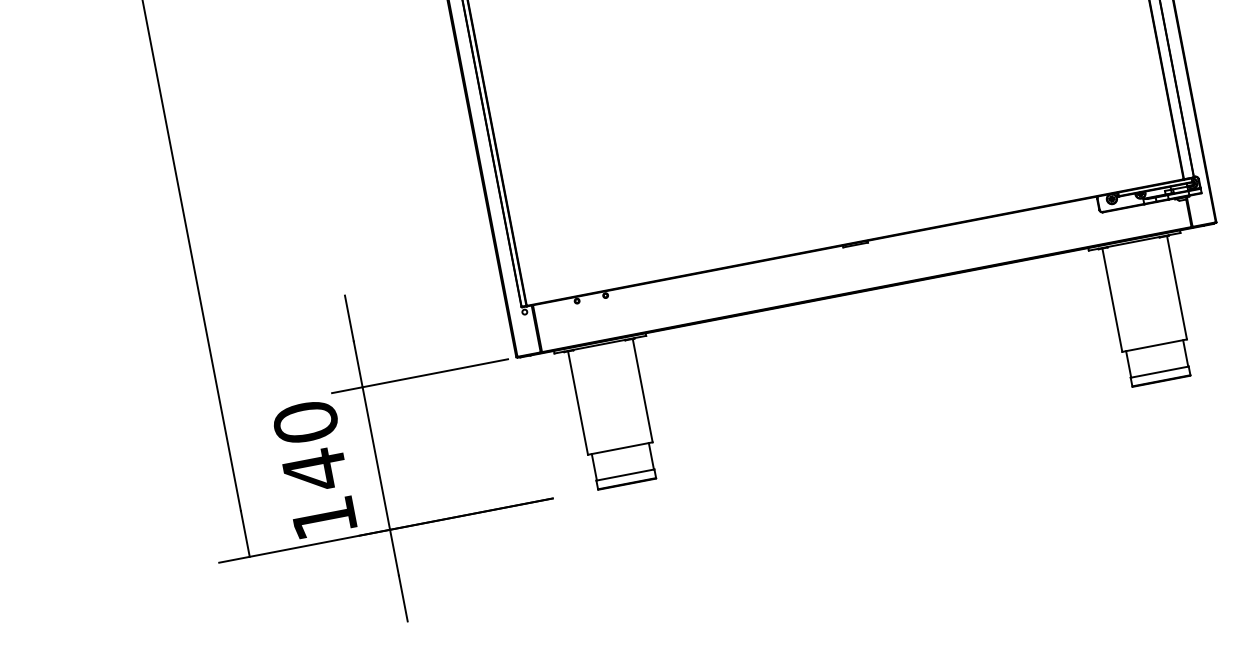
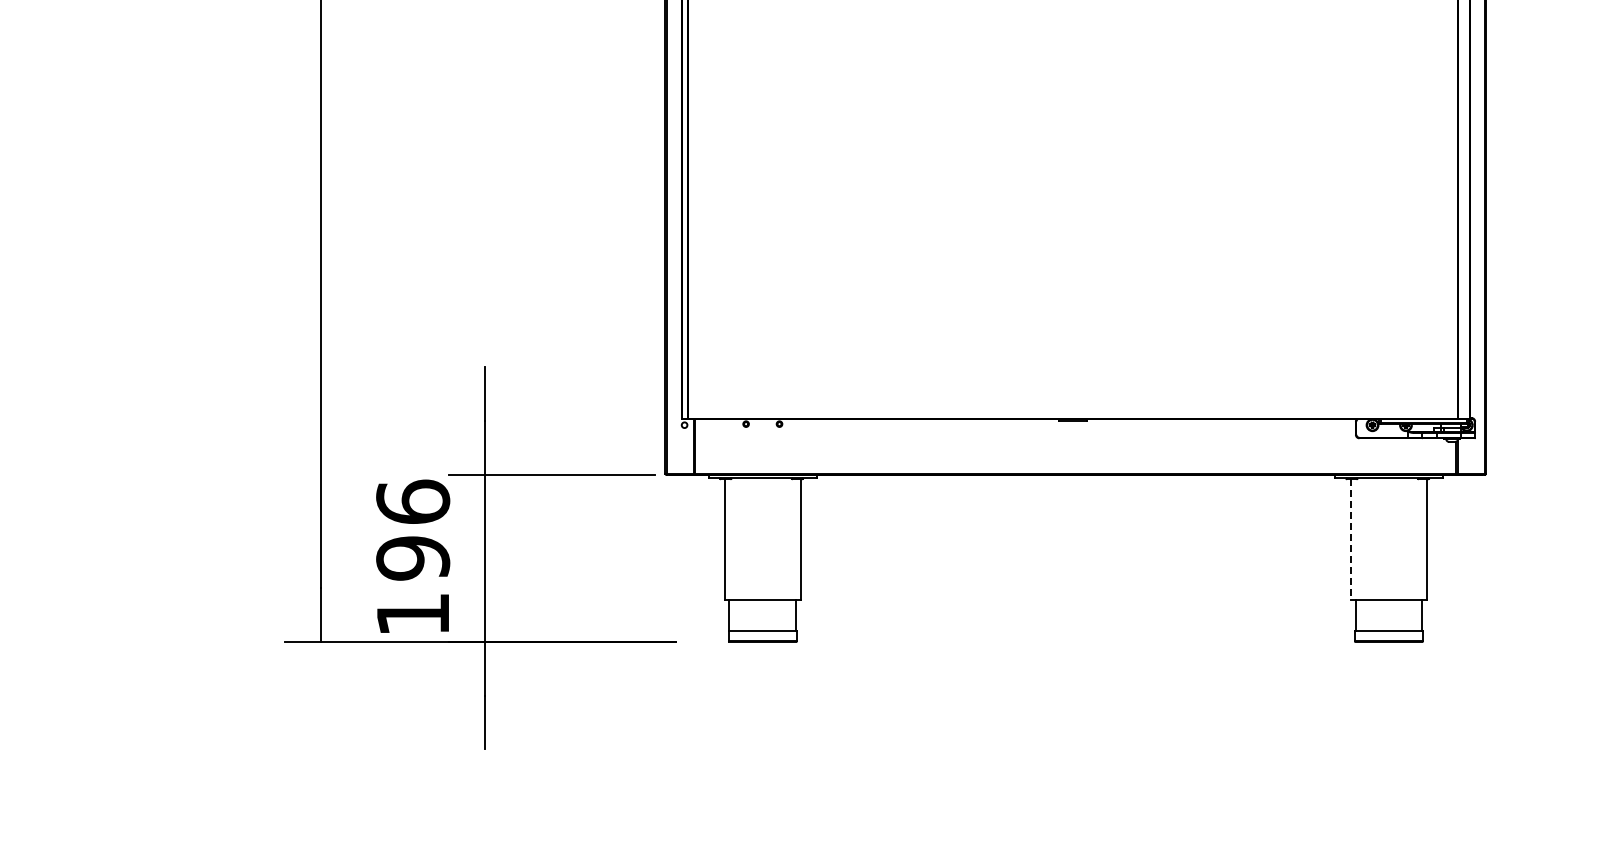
line: (1112, 300) -> (1351, 539), solid -> dashed
text: (310, 446) -> (413, 530), 140 -> 196

